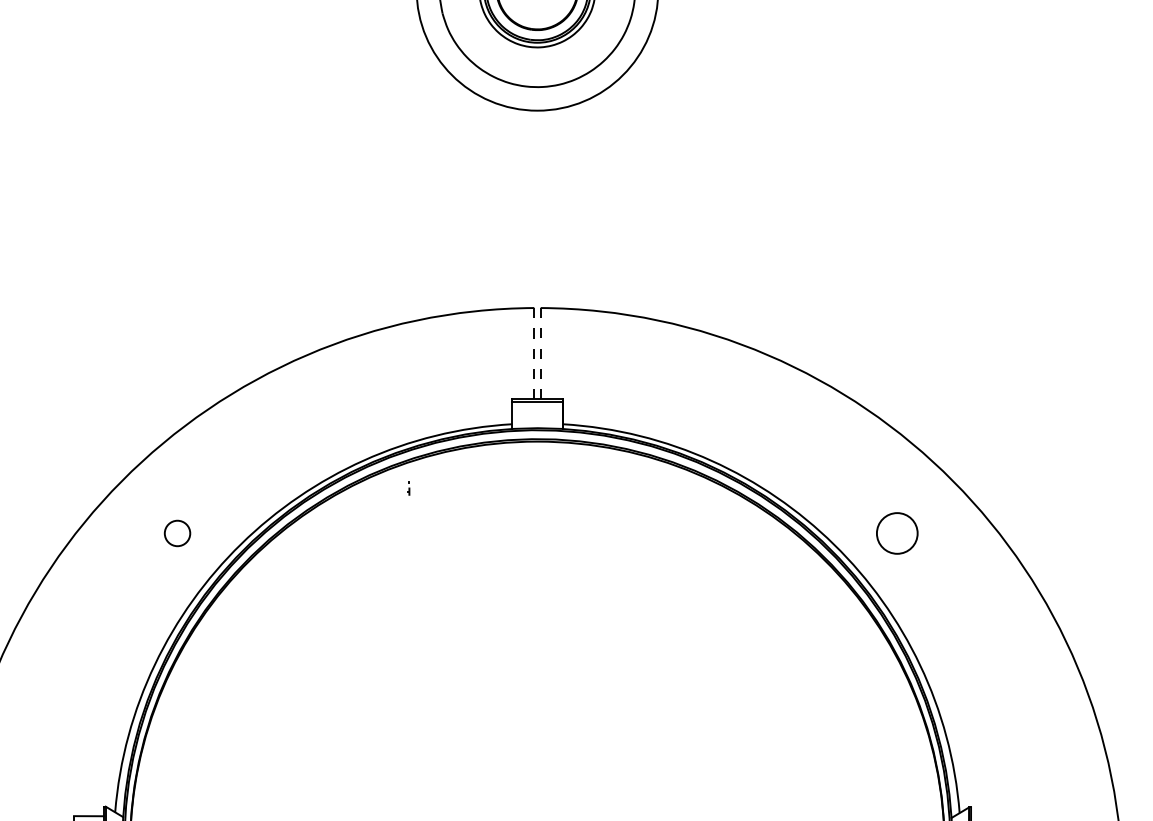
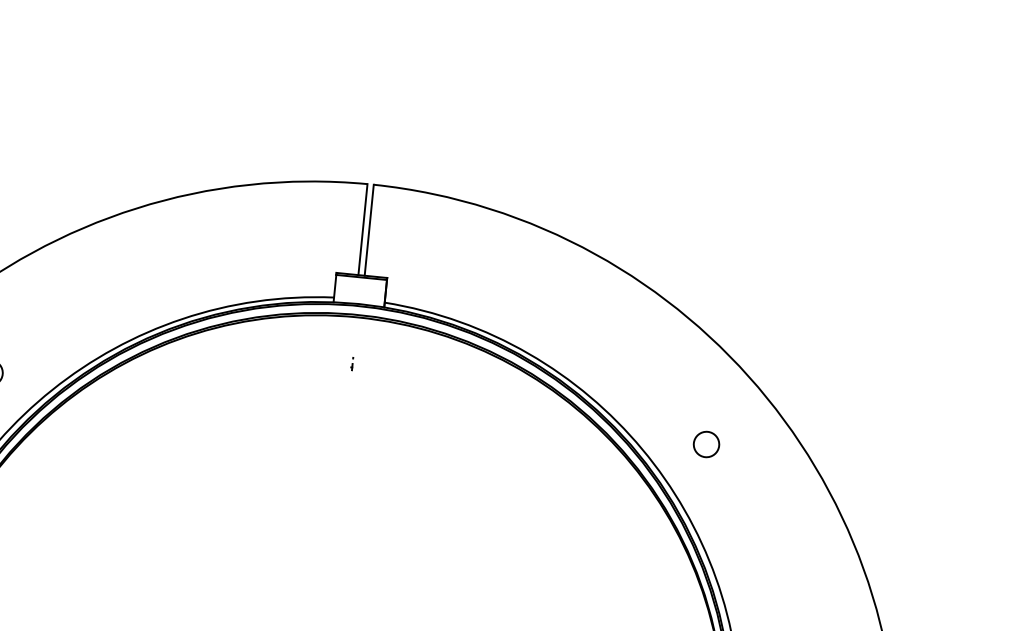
line: (534, 353) -> (363, 229), dashed -> solid
line: (540, 353) -> (369, 229), dashed -> solid
part: (408, 488) -> (351, 363), moved
circle: (897, 533) -> (706, 444), size x0.62

